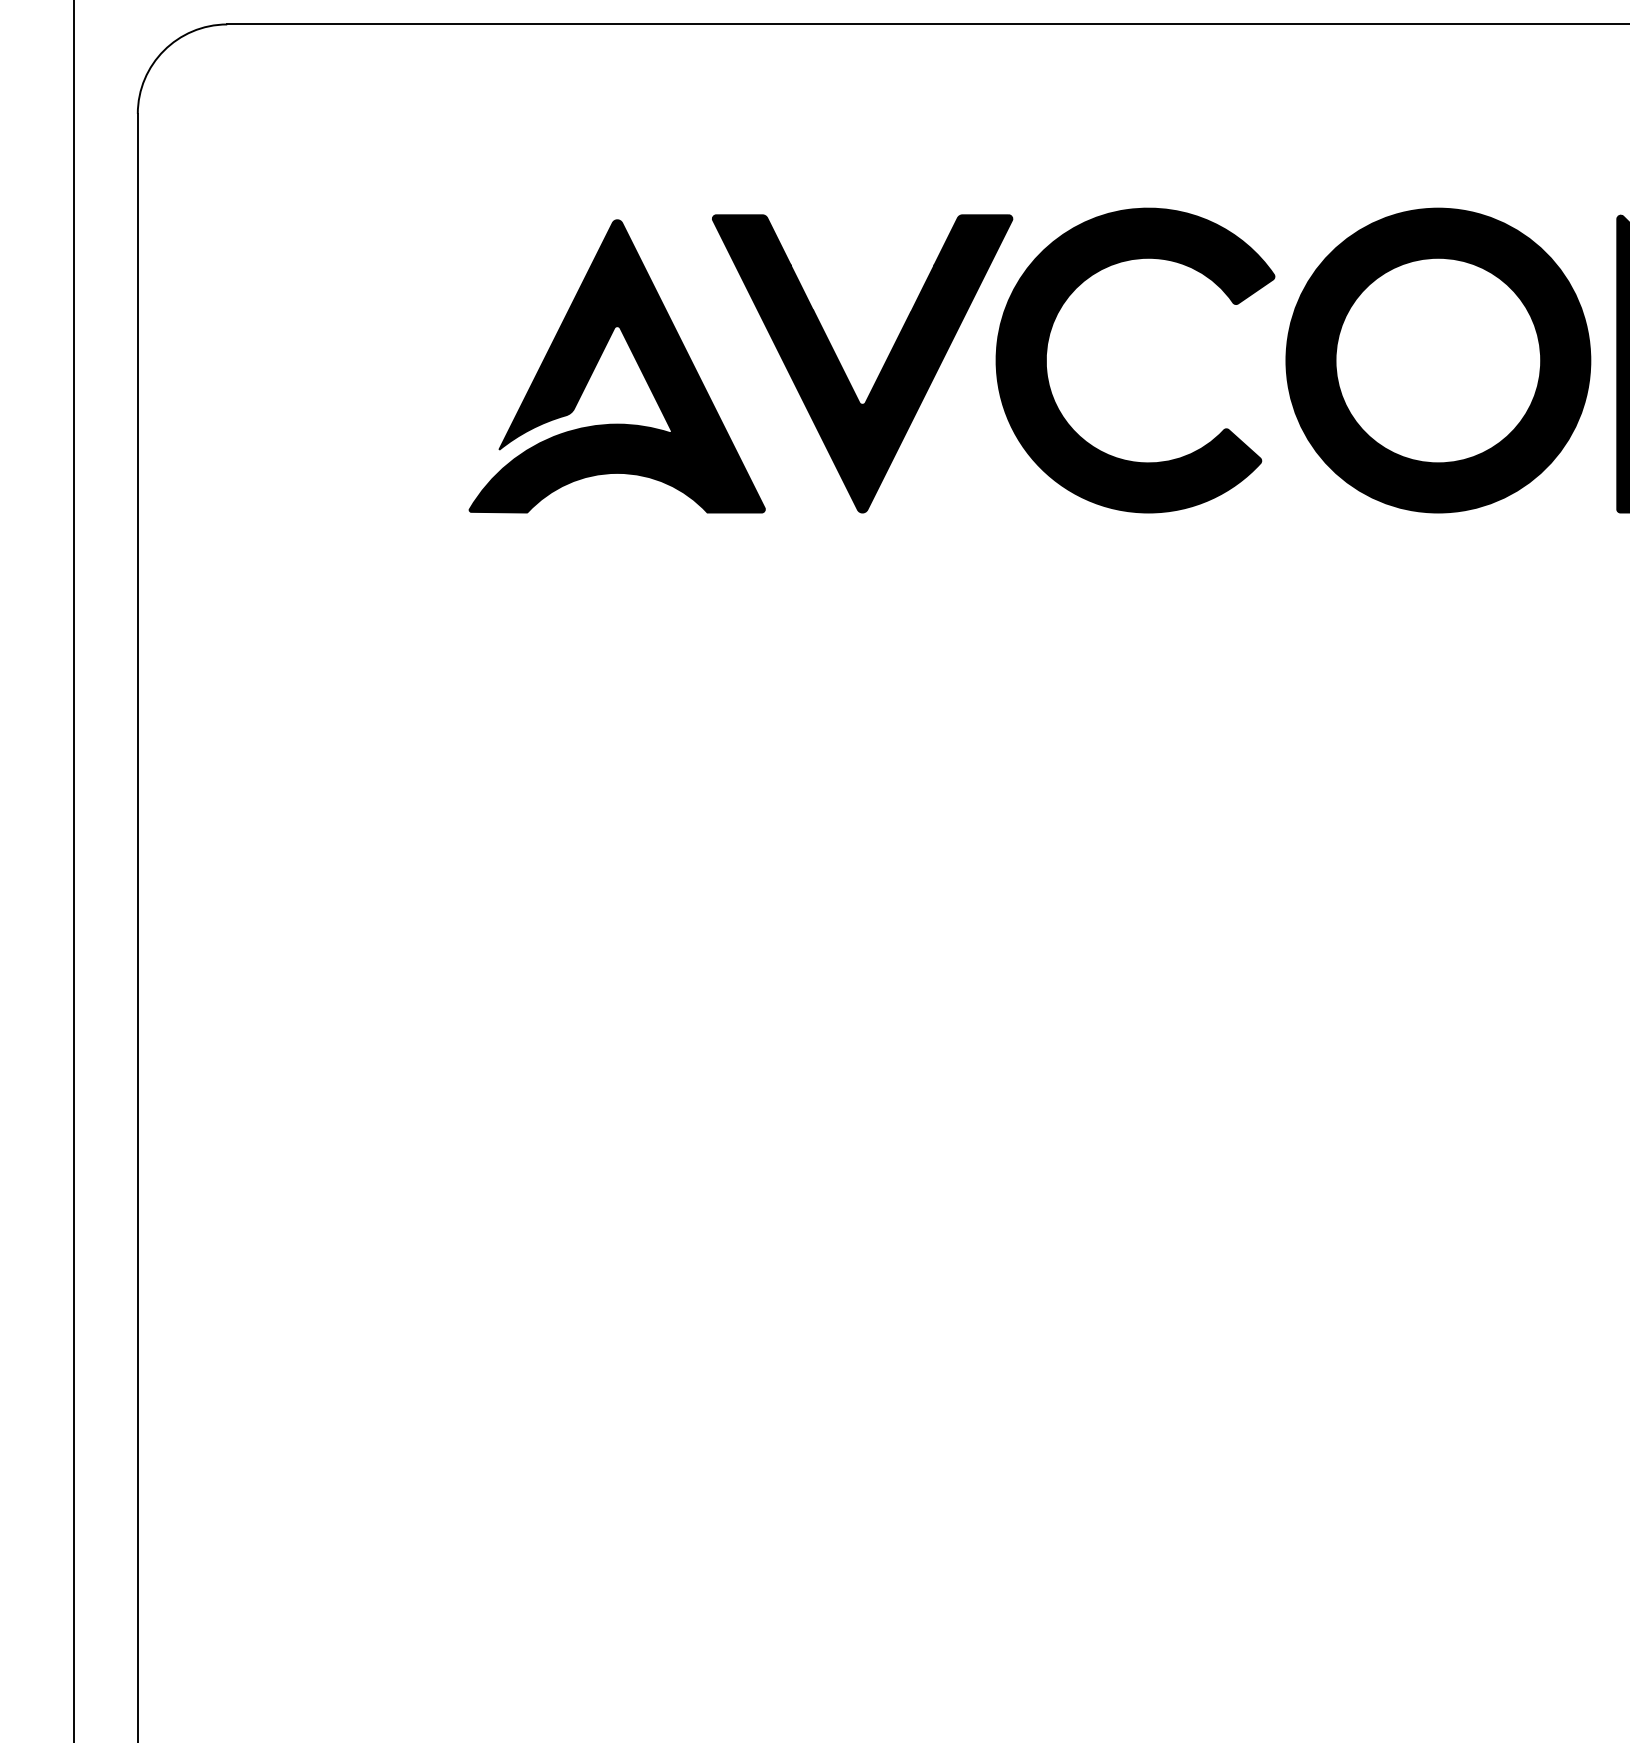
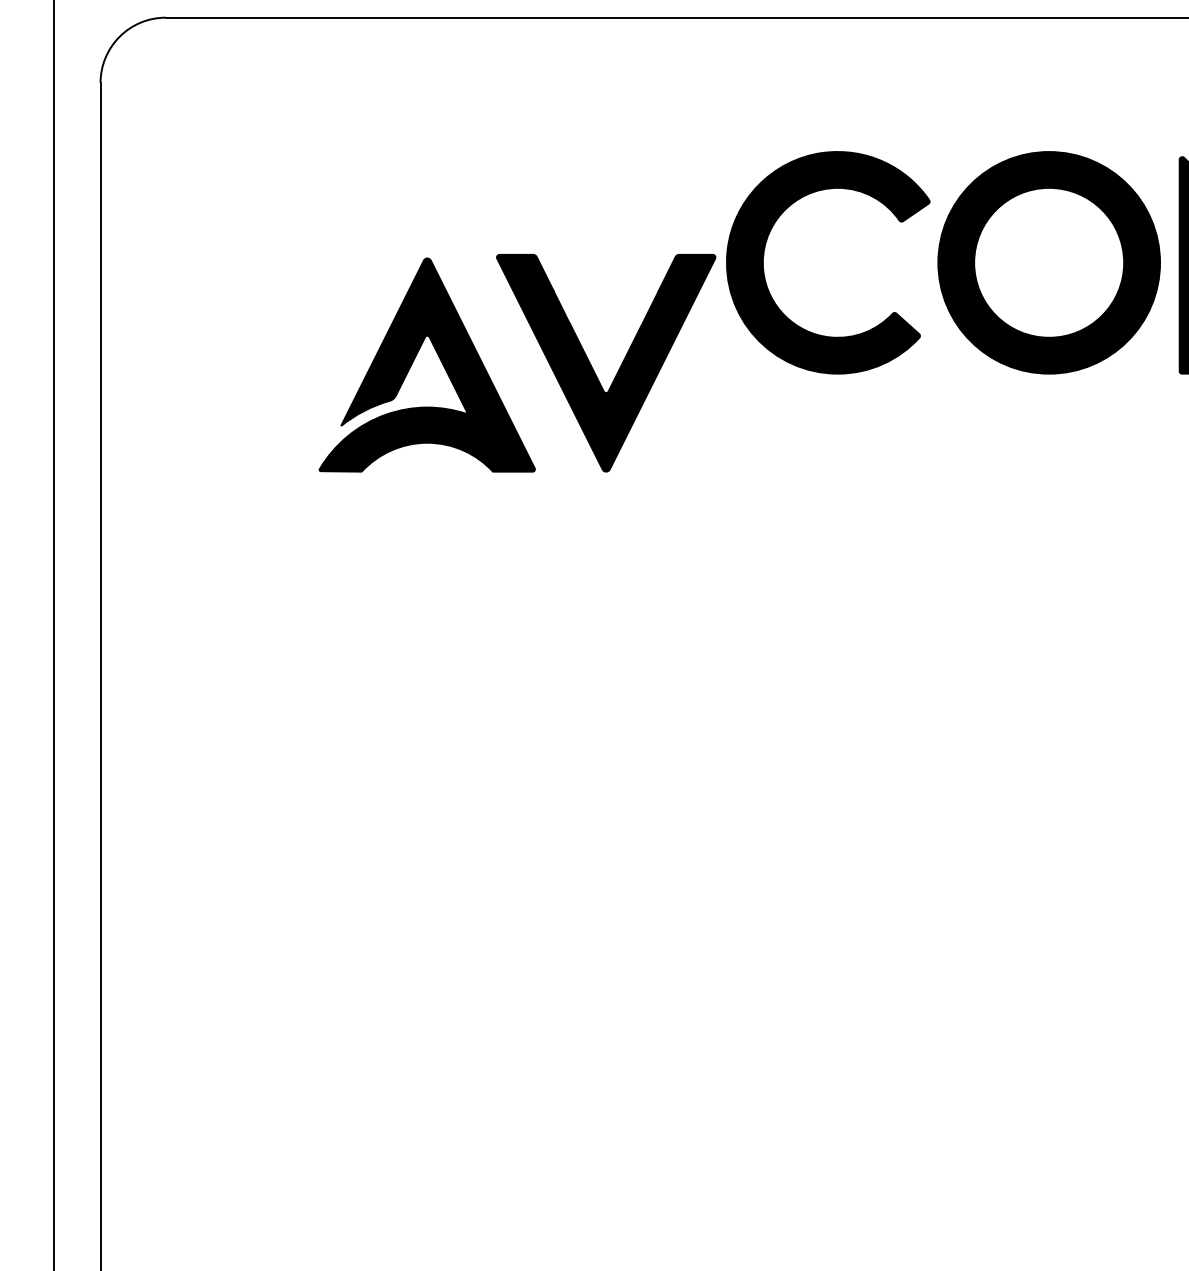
part: (775, 347) -> (542, 351), moved

